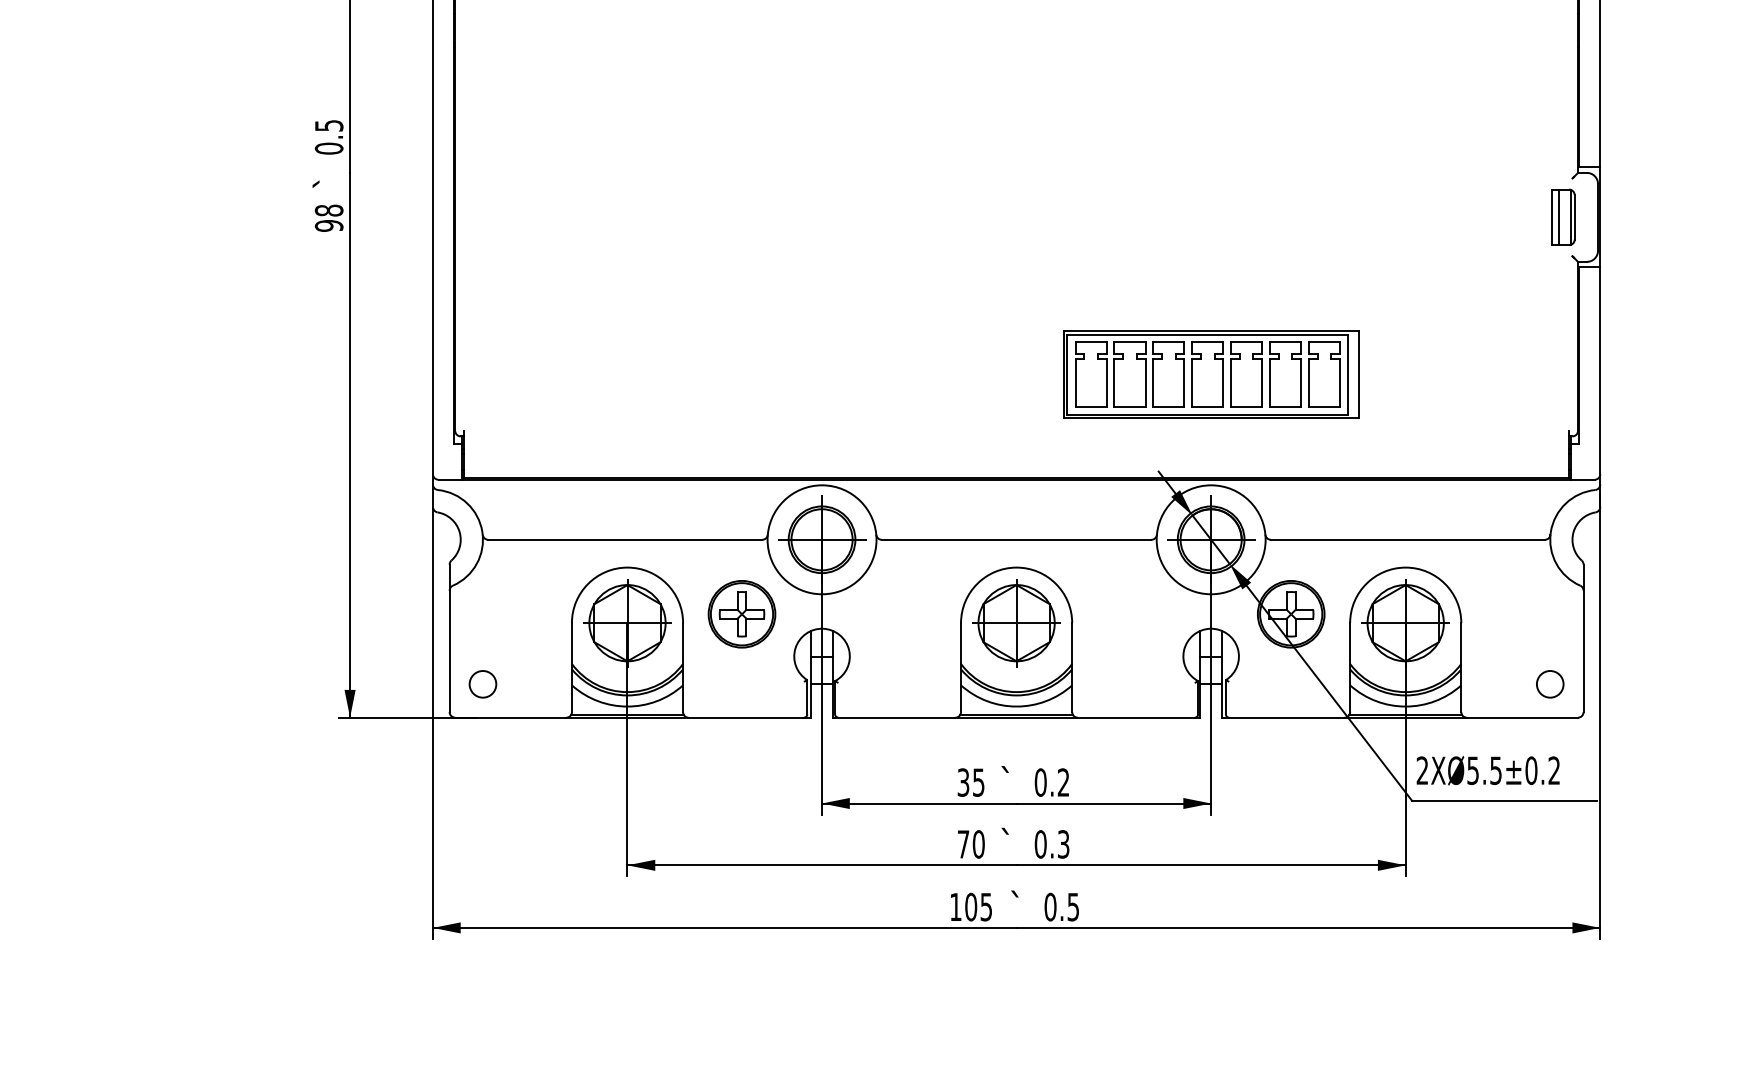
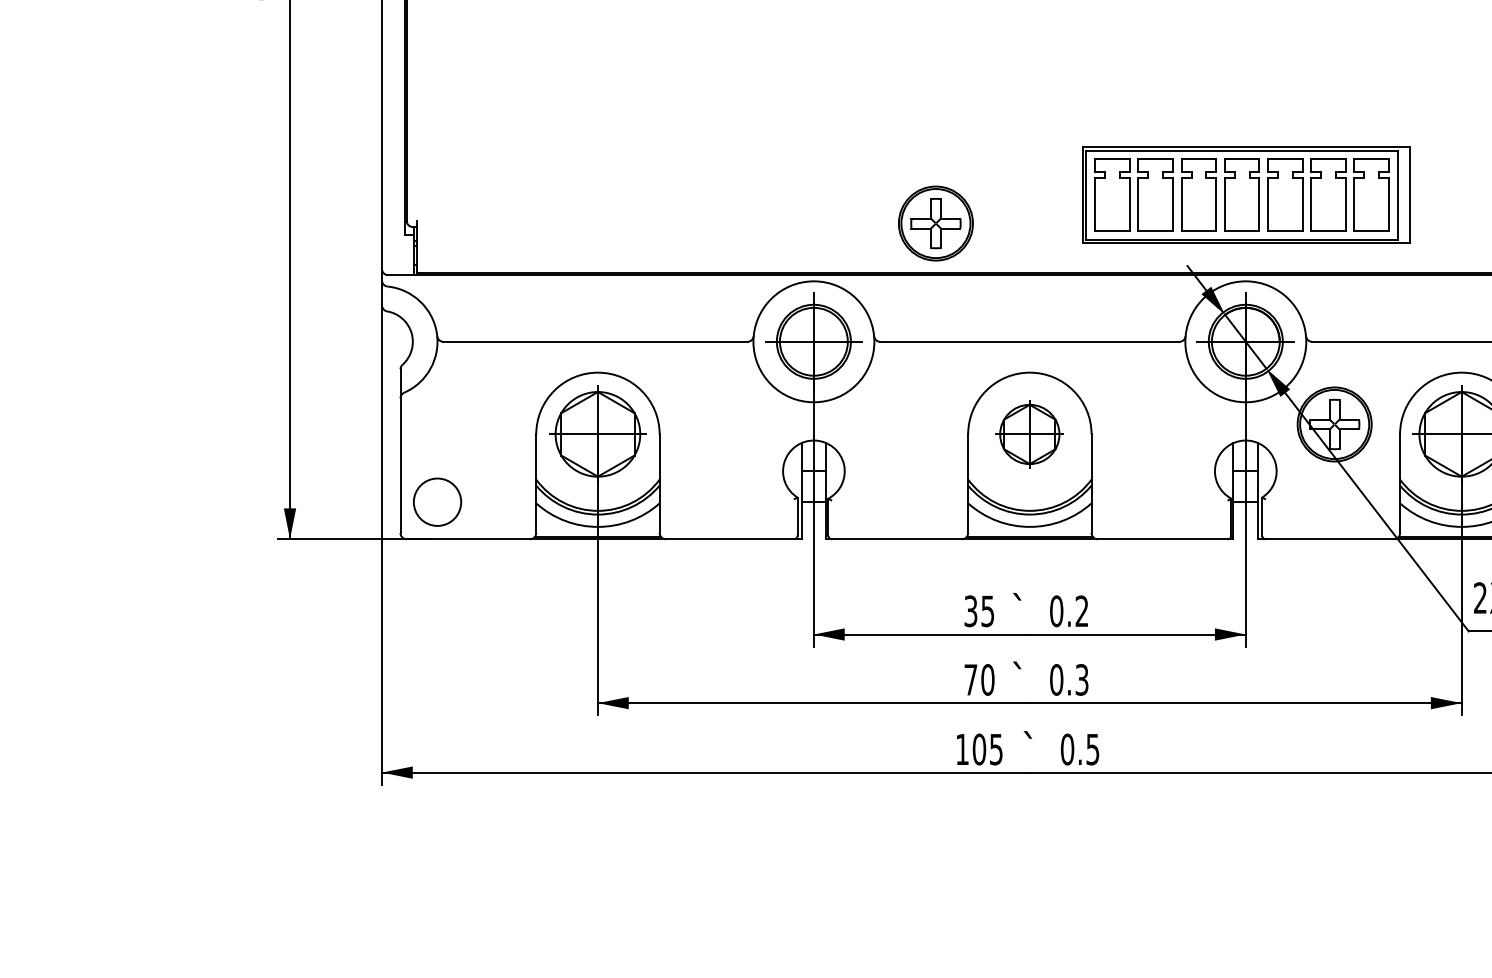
part: (1211, 374) -> (1246, 194), moved
part: (741, 614) -> (935, 223), moved
part: (1016, 623) -> (1029, 434), size x0.7
circle: (482, 684) -> (436, 502), size x1.6

